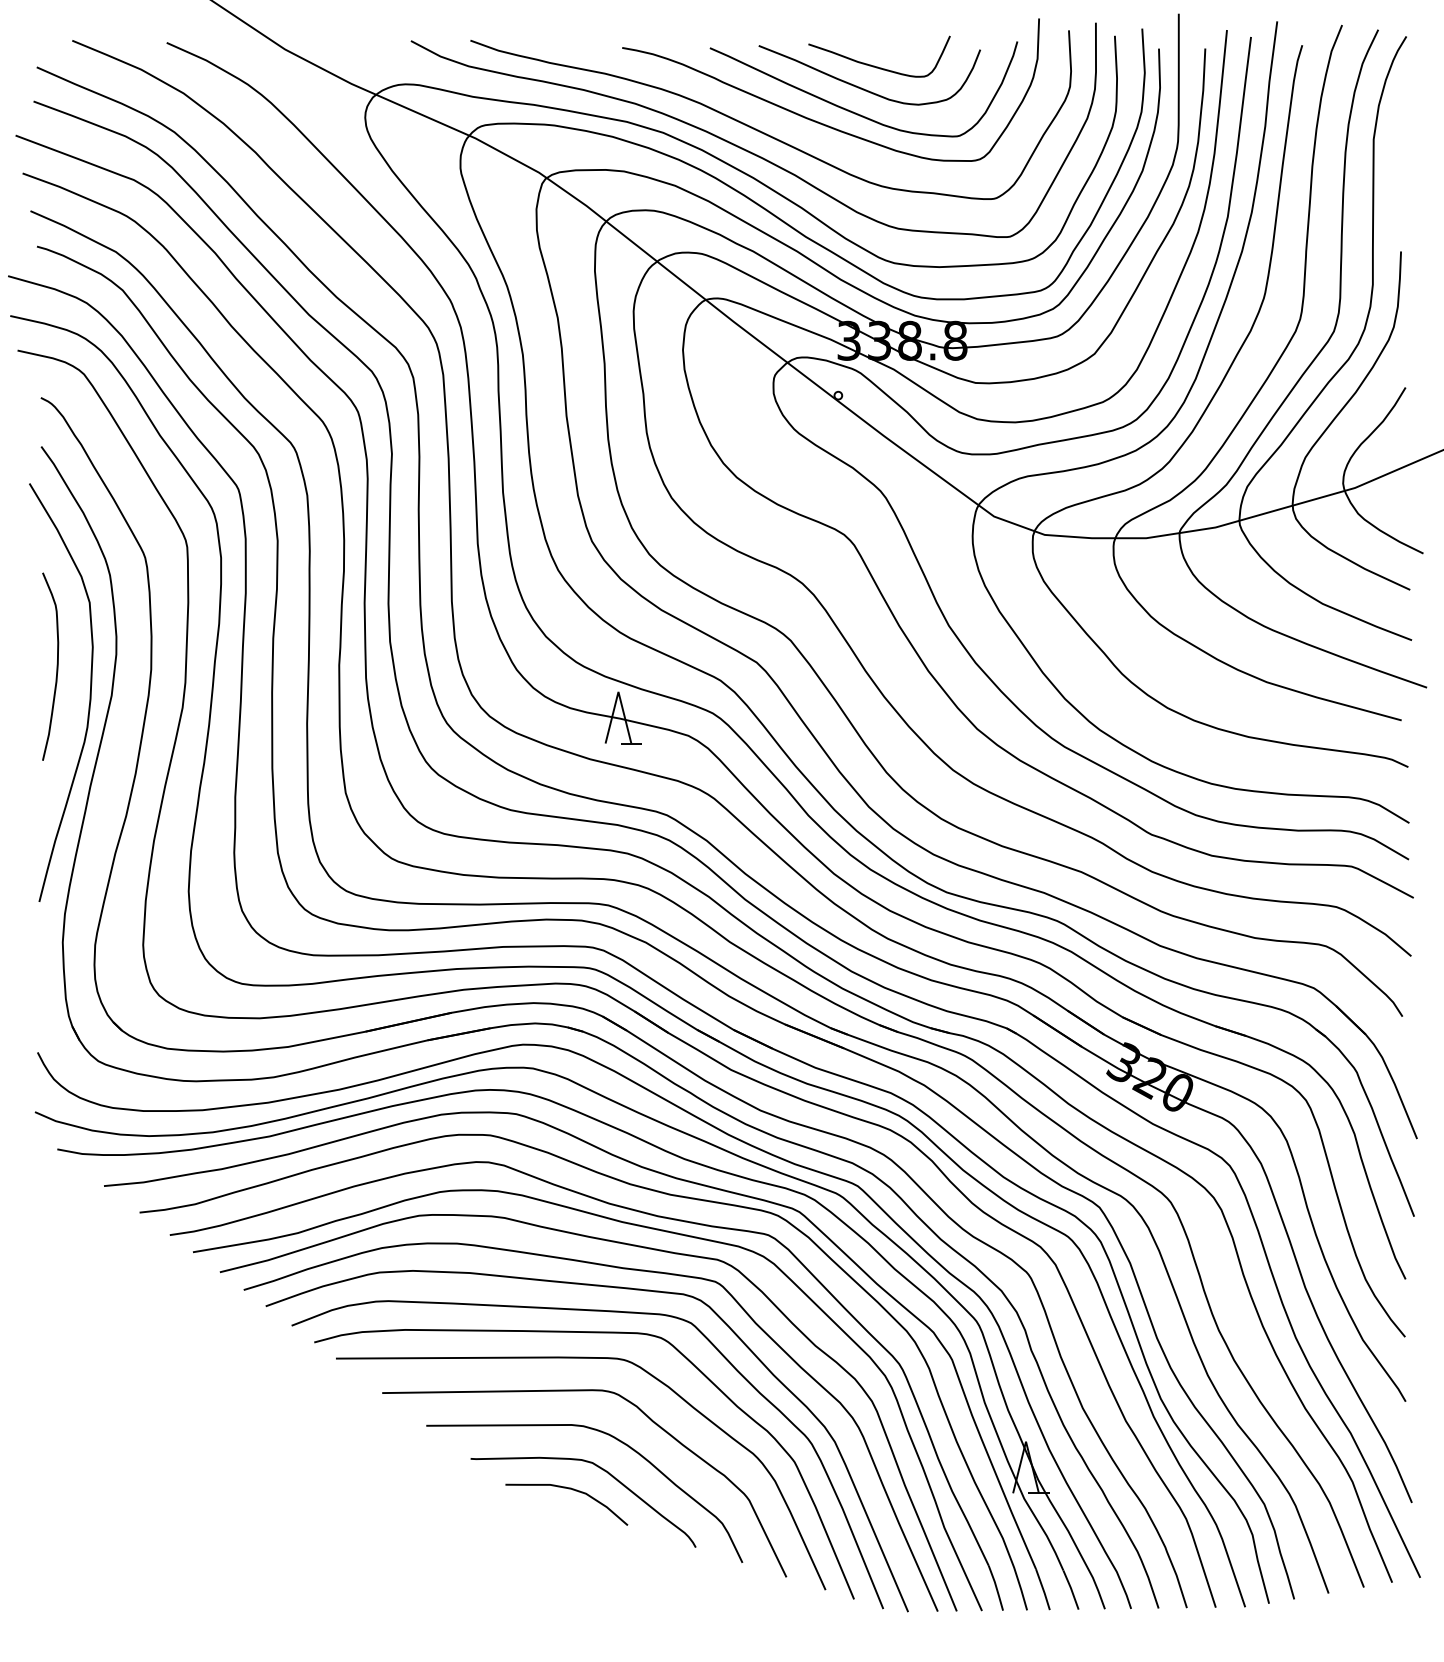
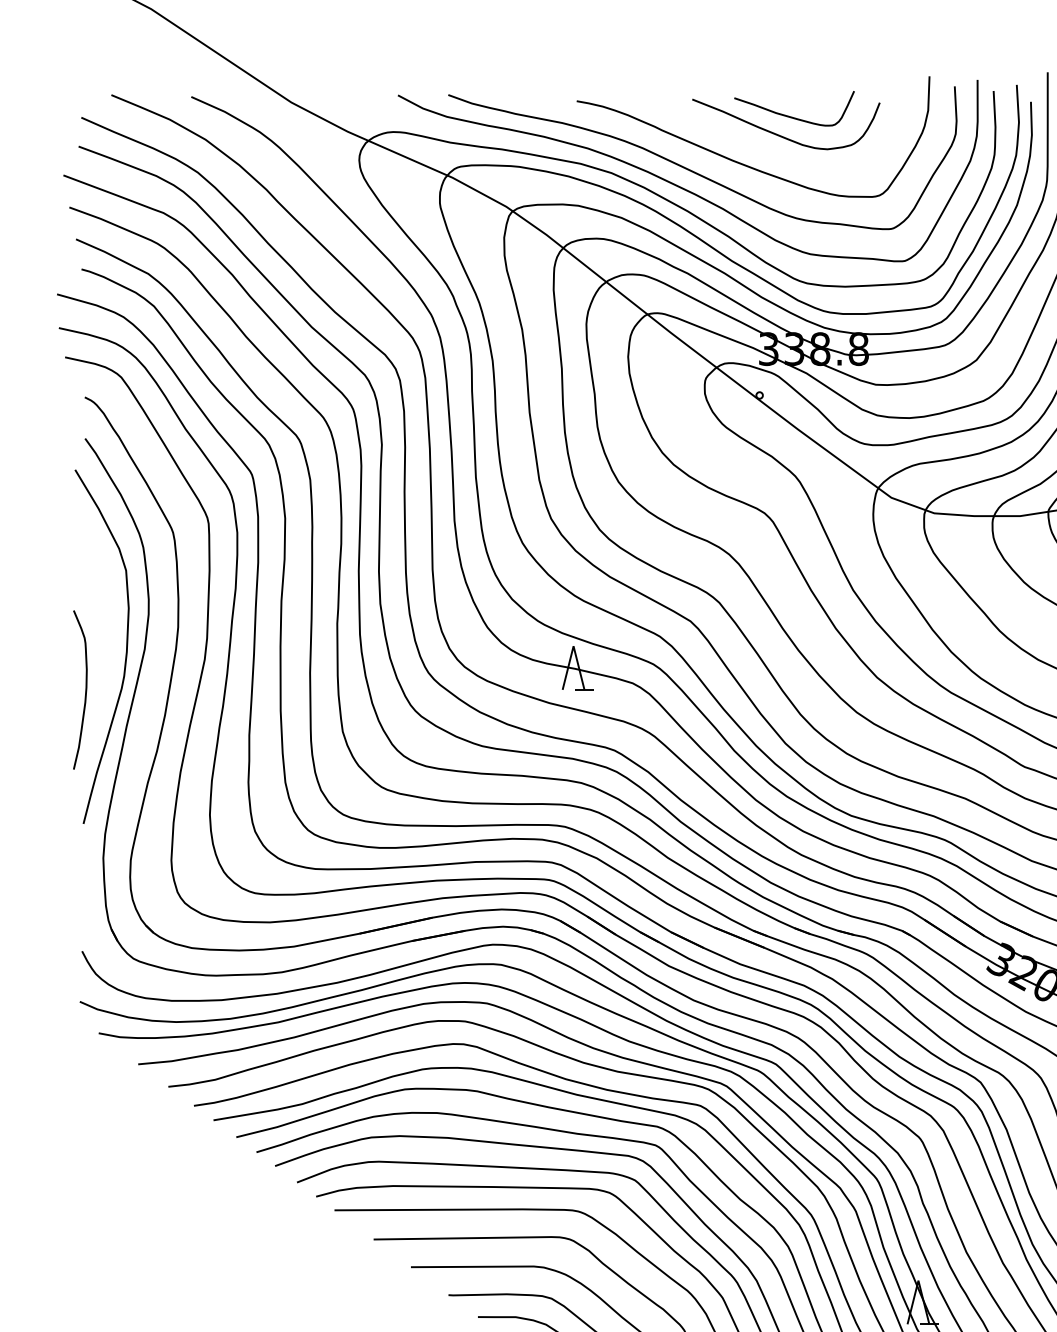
curve: (853, 111) -> (772, 155), removed
curve: (56, 666) -> (85, 689), moved

